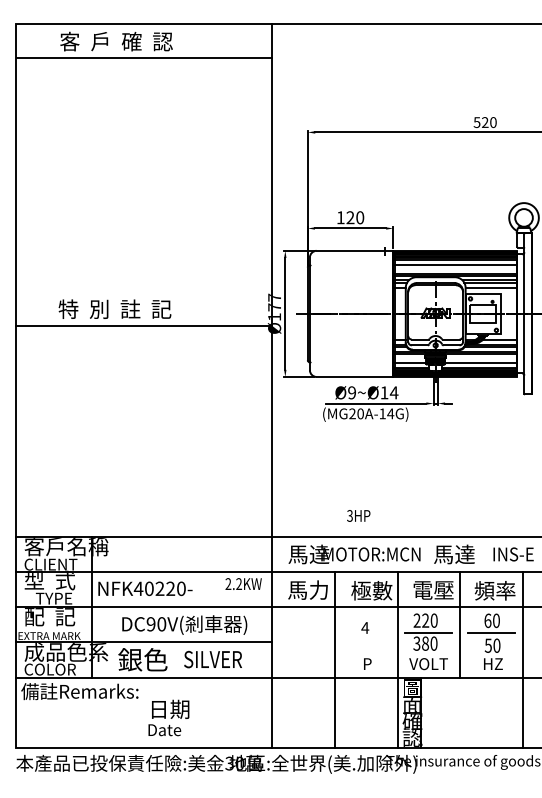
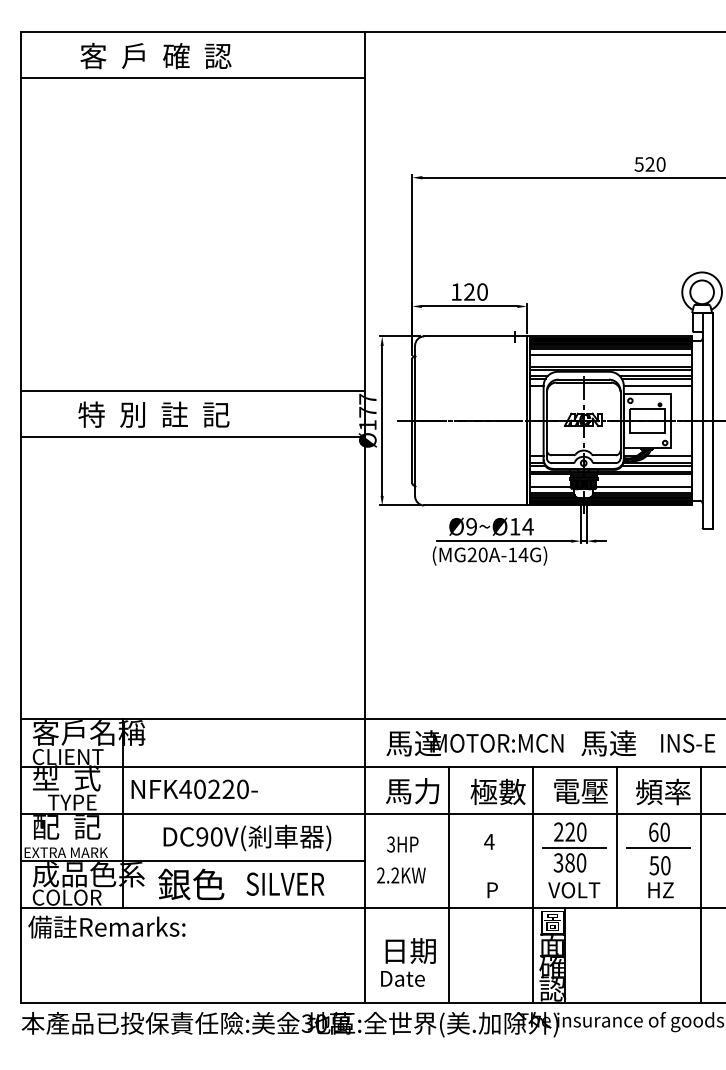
line: (144, 291) -> (193, 390), added
text: (358, 515) -> (402, 843), moved
text: (243, 583) -> (401, 874), moved
text: (168, 717) -> (407, 961), moved

